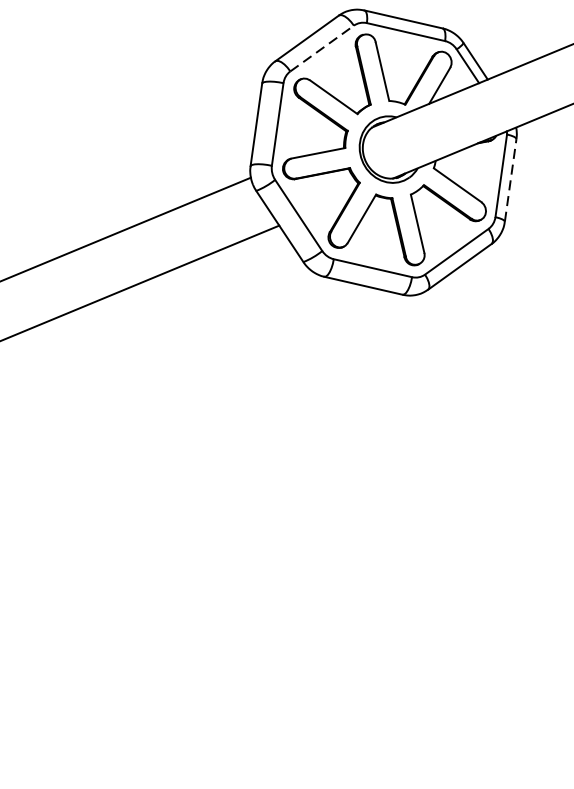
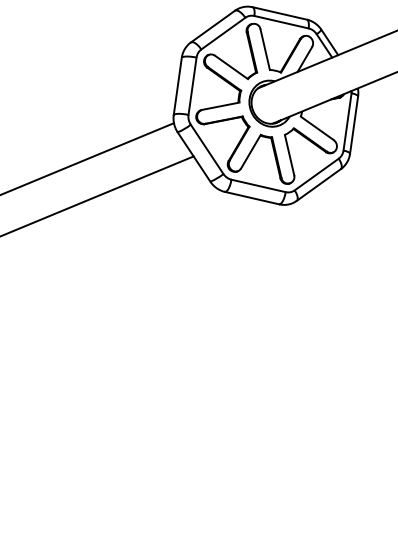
line: (322, 48) -> (223, 33), dashed -> solid
line: (511, 181) -> (354, 125), dashed -> solid

